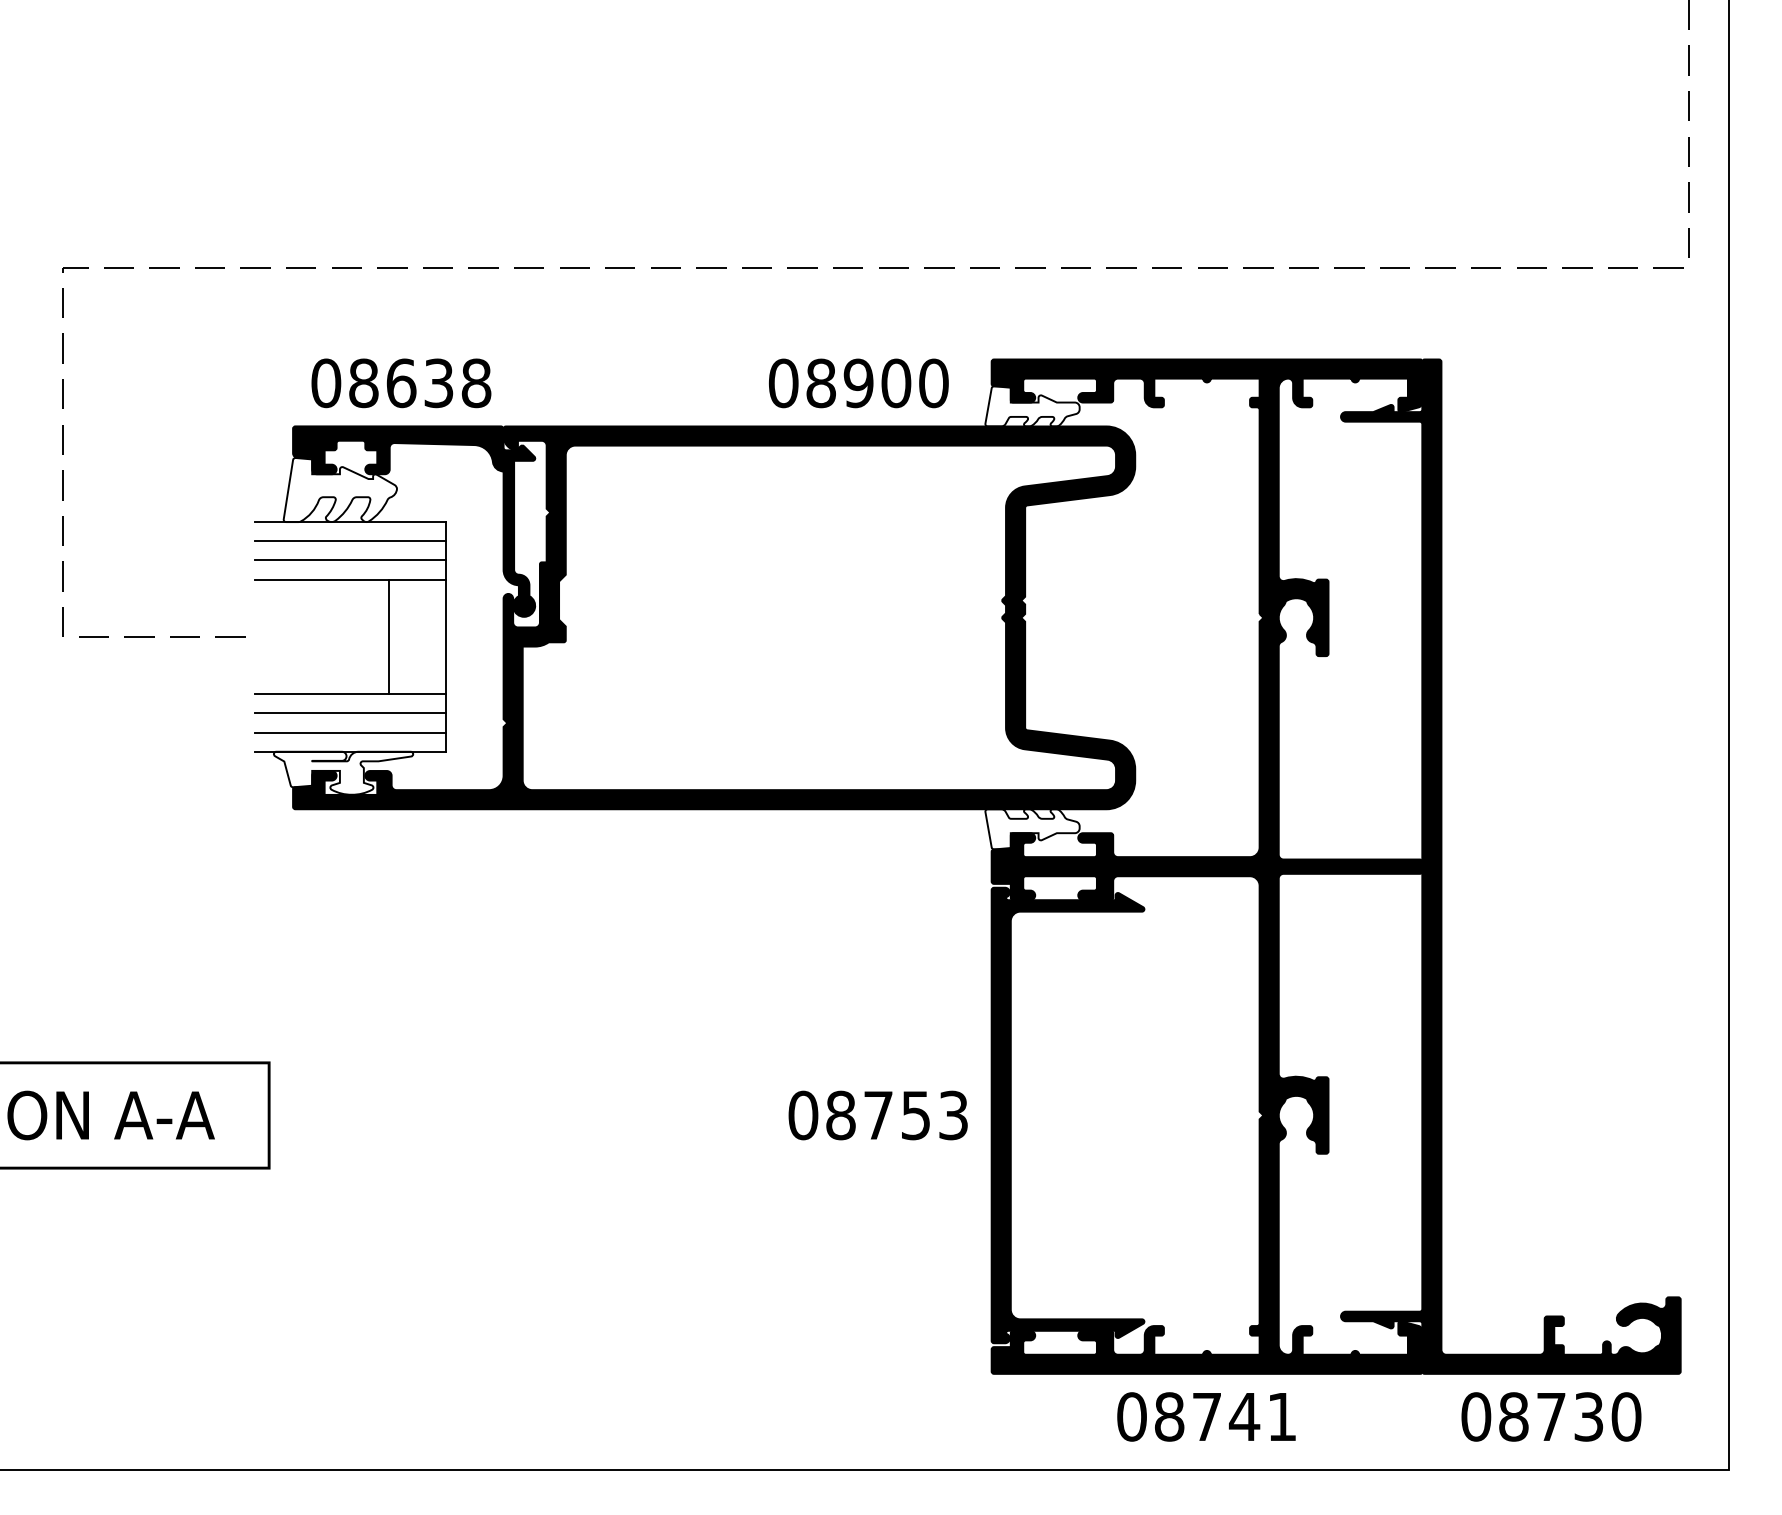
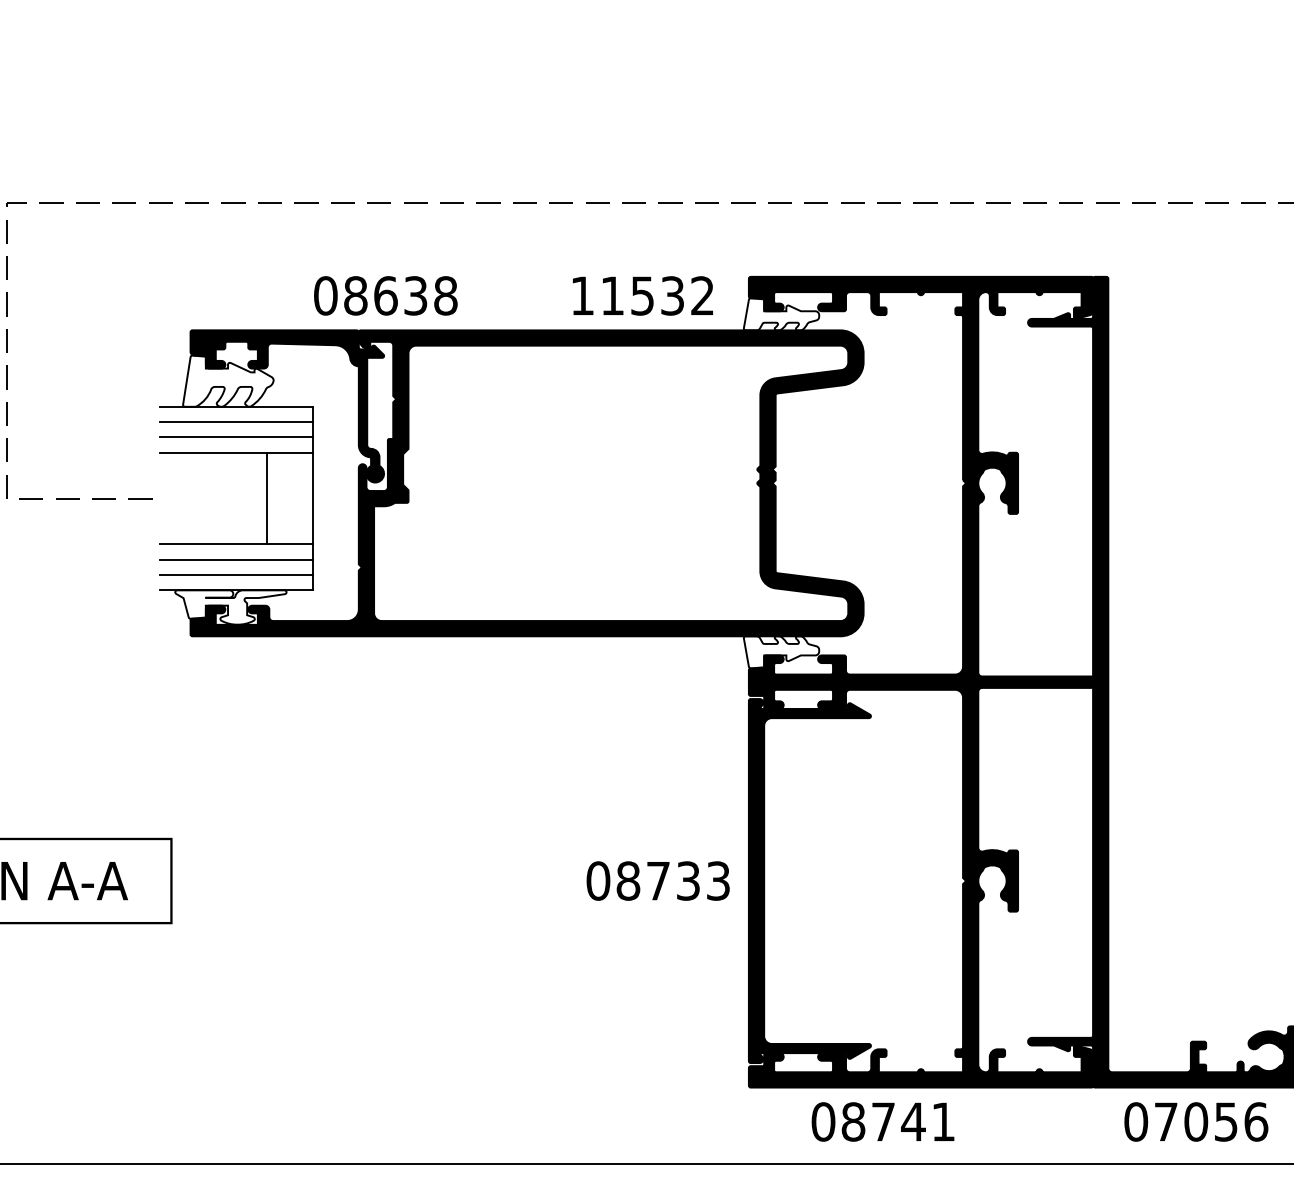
text: (401, 383) -> (385, 296), moved
text: (858, 383) -> (642, 296), 08900 -> 11532
text: (916, 1114) -> (688, 880), 08753 -> 08733
text: (1206, 1416) -> (883, 1121), moved
text: (1570, 1416) -> (1211, 1121), 08730 -> 07056

